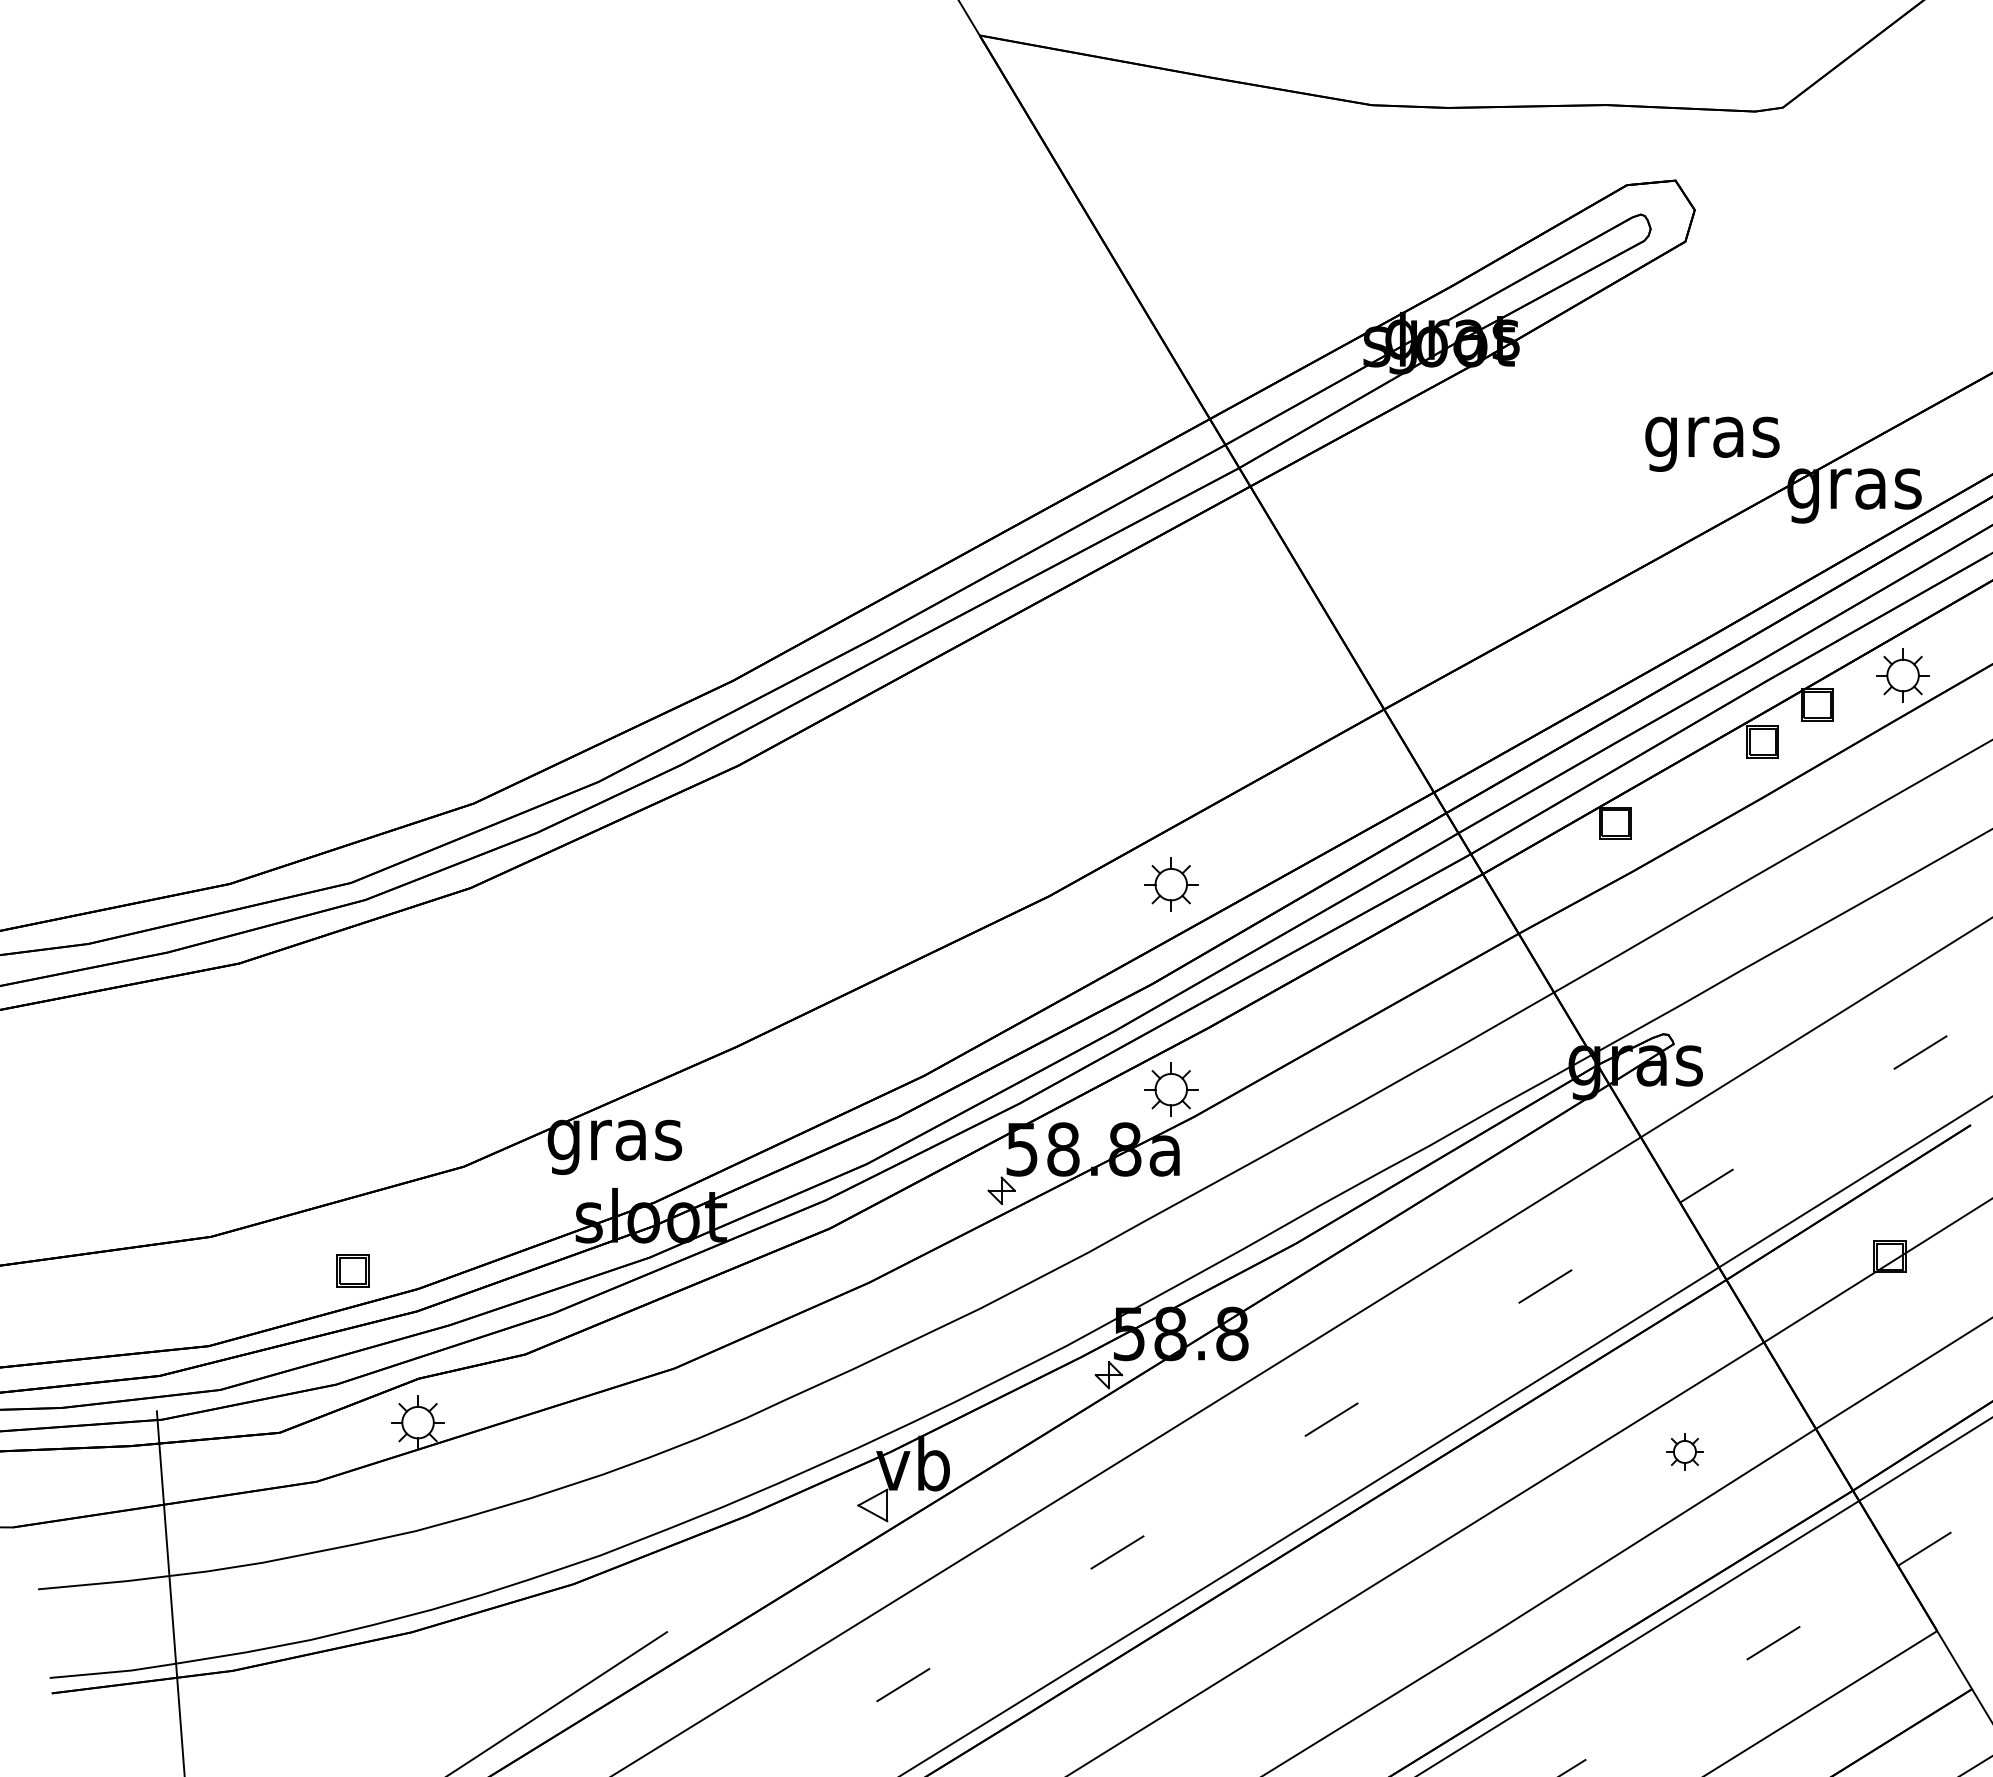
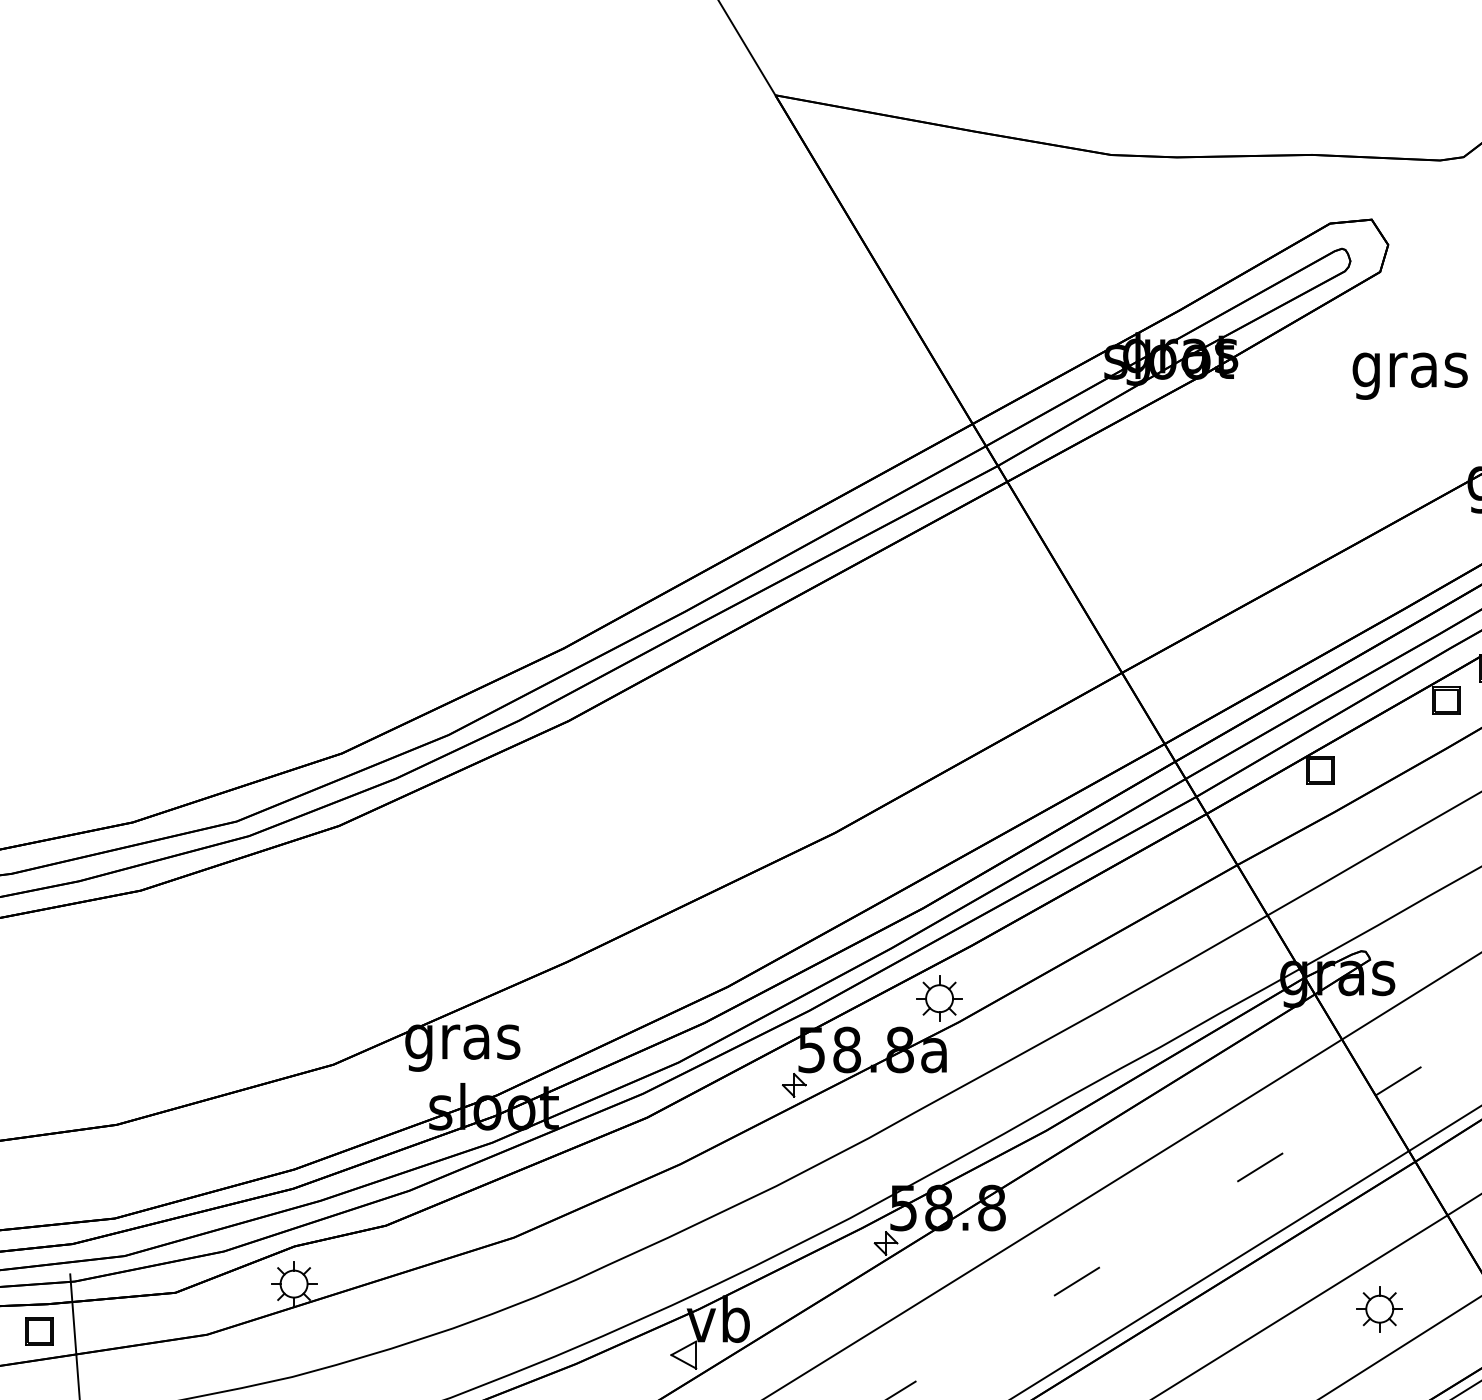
text: (1712, 443) -> (1410, 375), moved
part: (1171, 884) -> (939, 822), removed
part: (352, 1270) -> (39, 1331), moved
part: (1684, 1451) -> (1379, 1308), size x1.43

